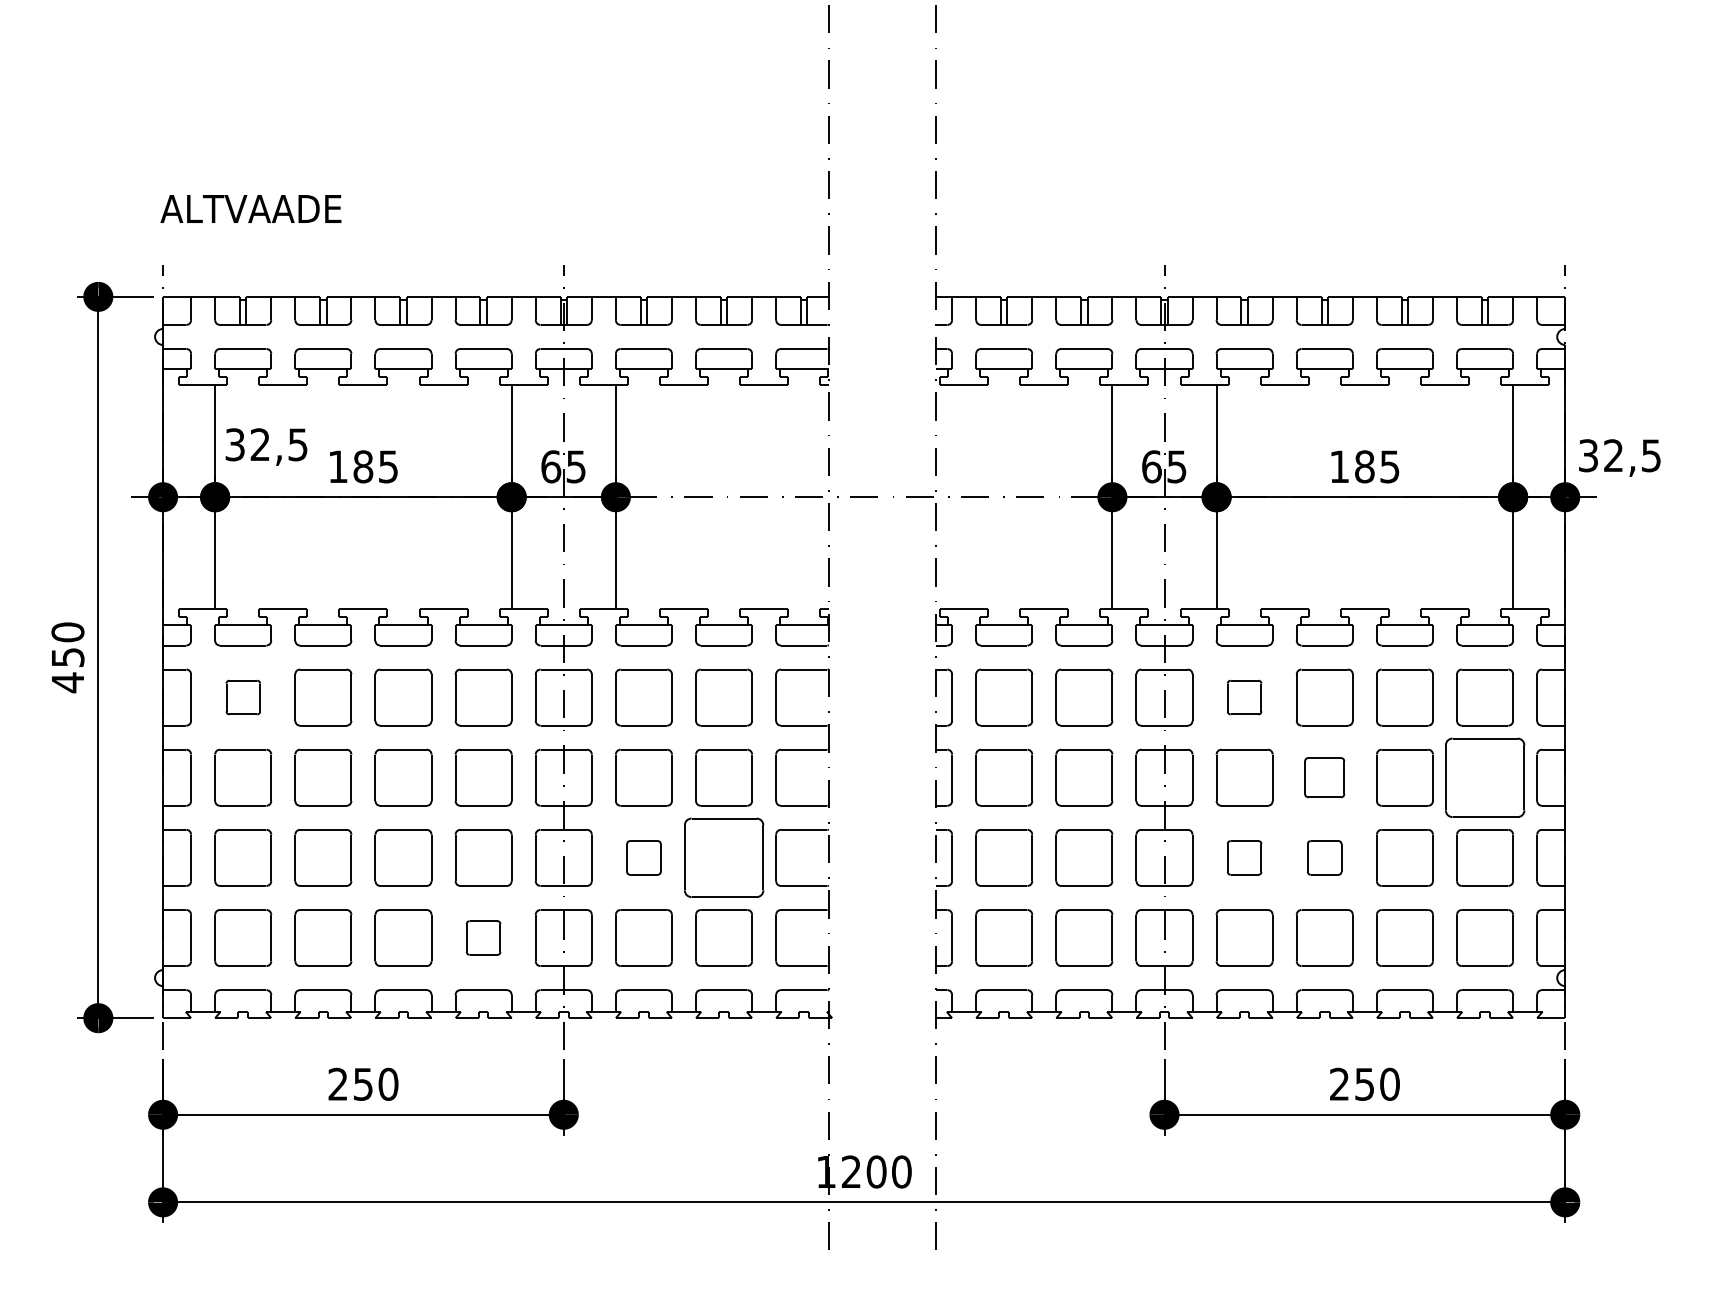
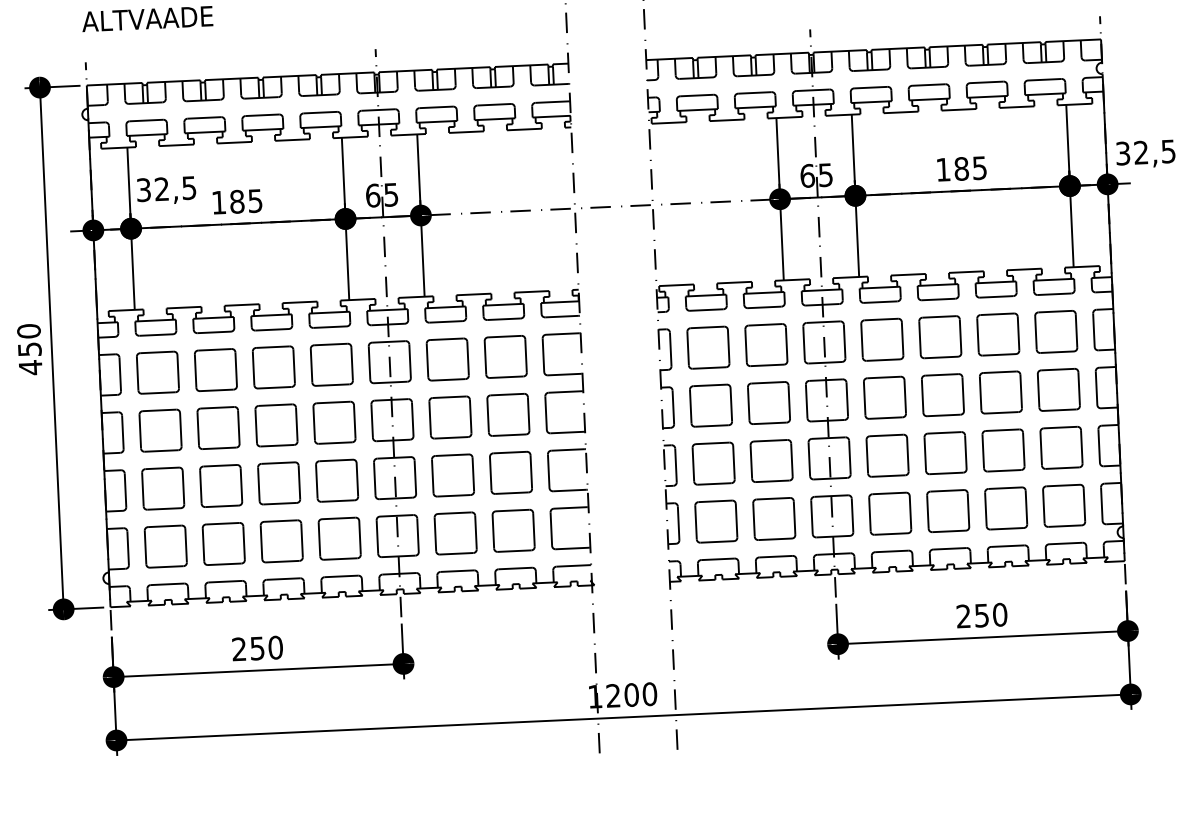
part: (243, 697) -> (158, 372), size x1.67
part: (1244, 697) -> (882, 339), size x1.67
part: (1324, 777) -> (942, 394), size x1.43
part: (1484, 777) -> (1058, 389), size x0.71
part: (643, 857) -> (452, 475), size x1.67
part: (723, 857) -> (510, 472), size x0.71
part: (1244, 857) -> (887, 455), size x1.67
part: (1324, 857) -> (945, 452), size x1.67
part: (483, 937) -> (339, 538), size x1.67

